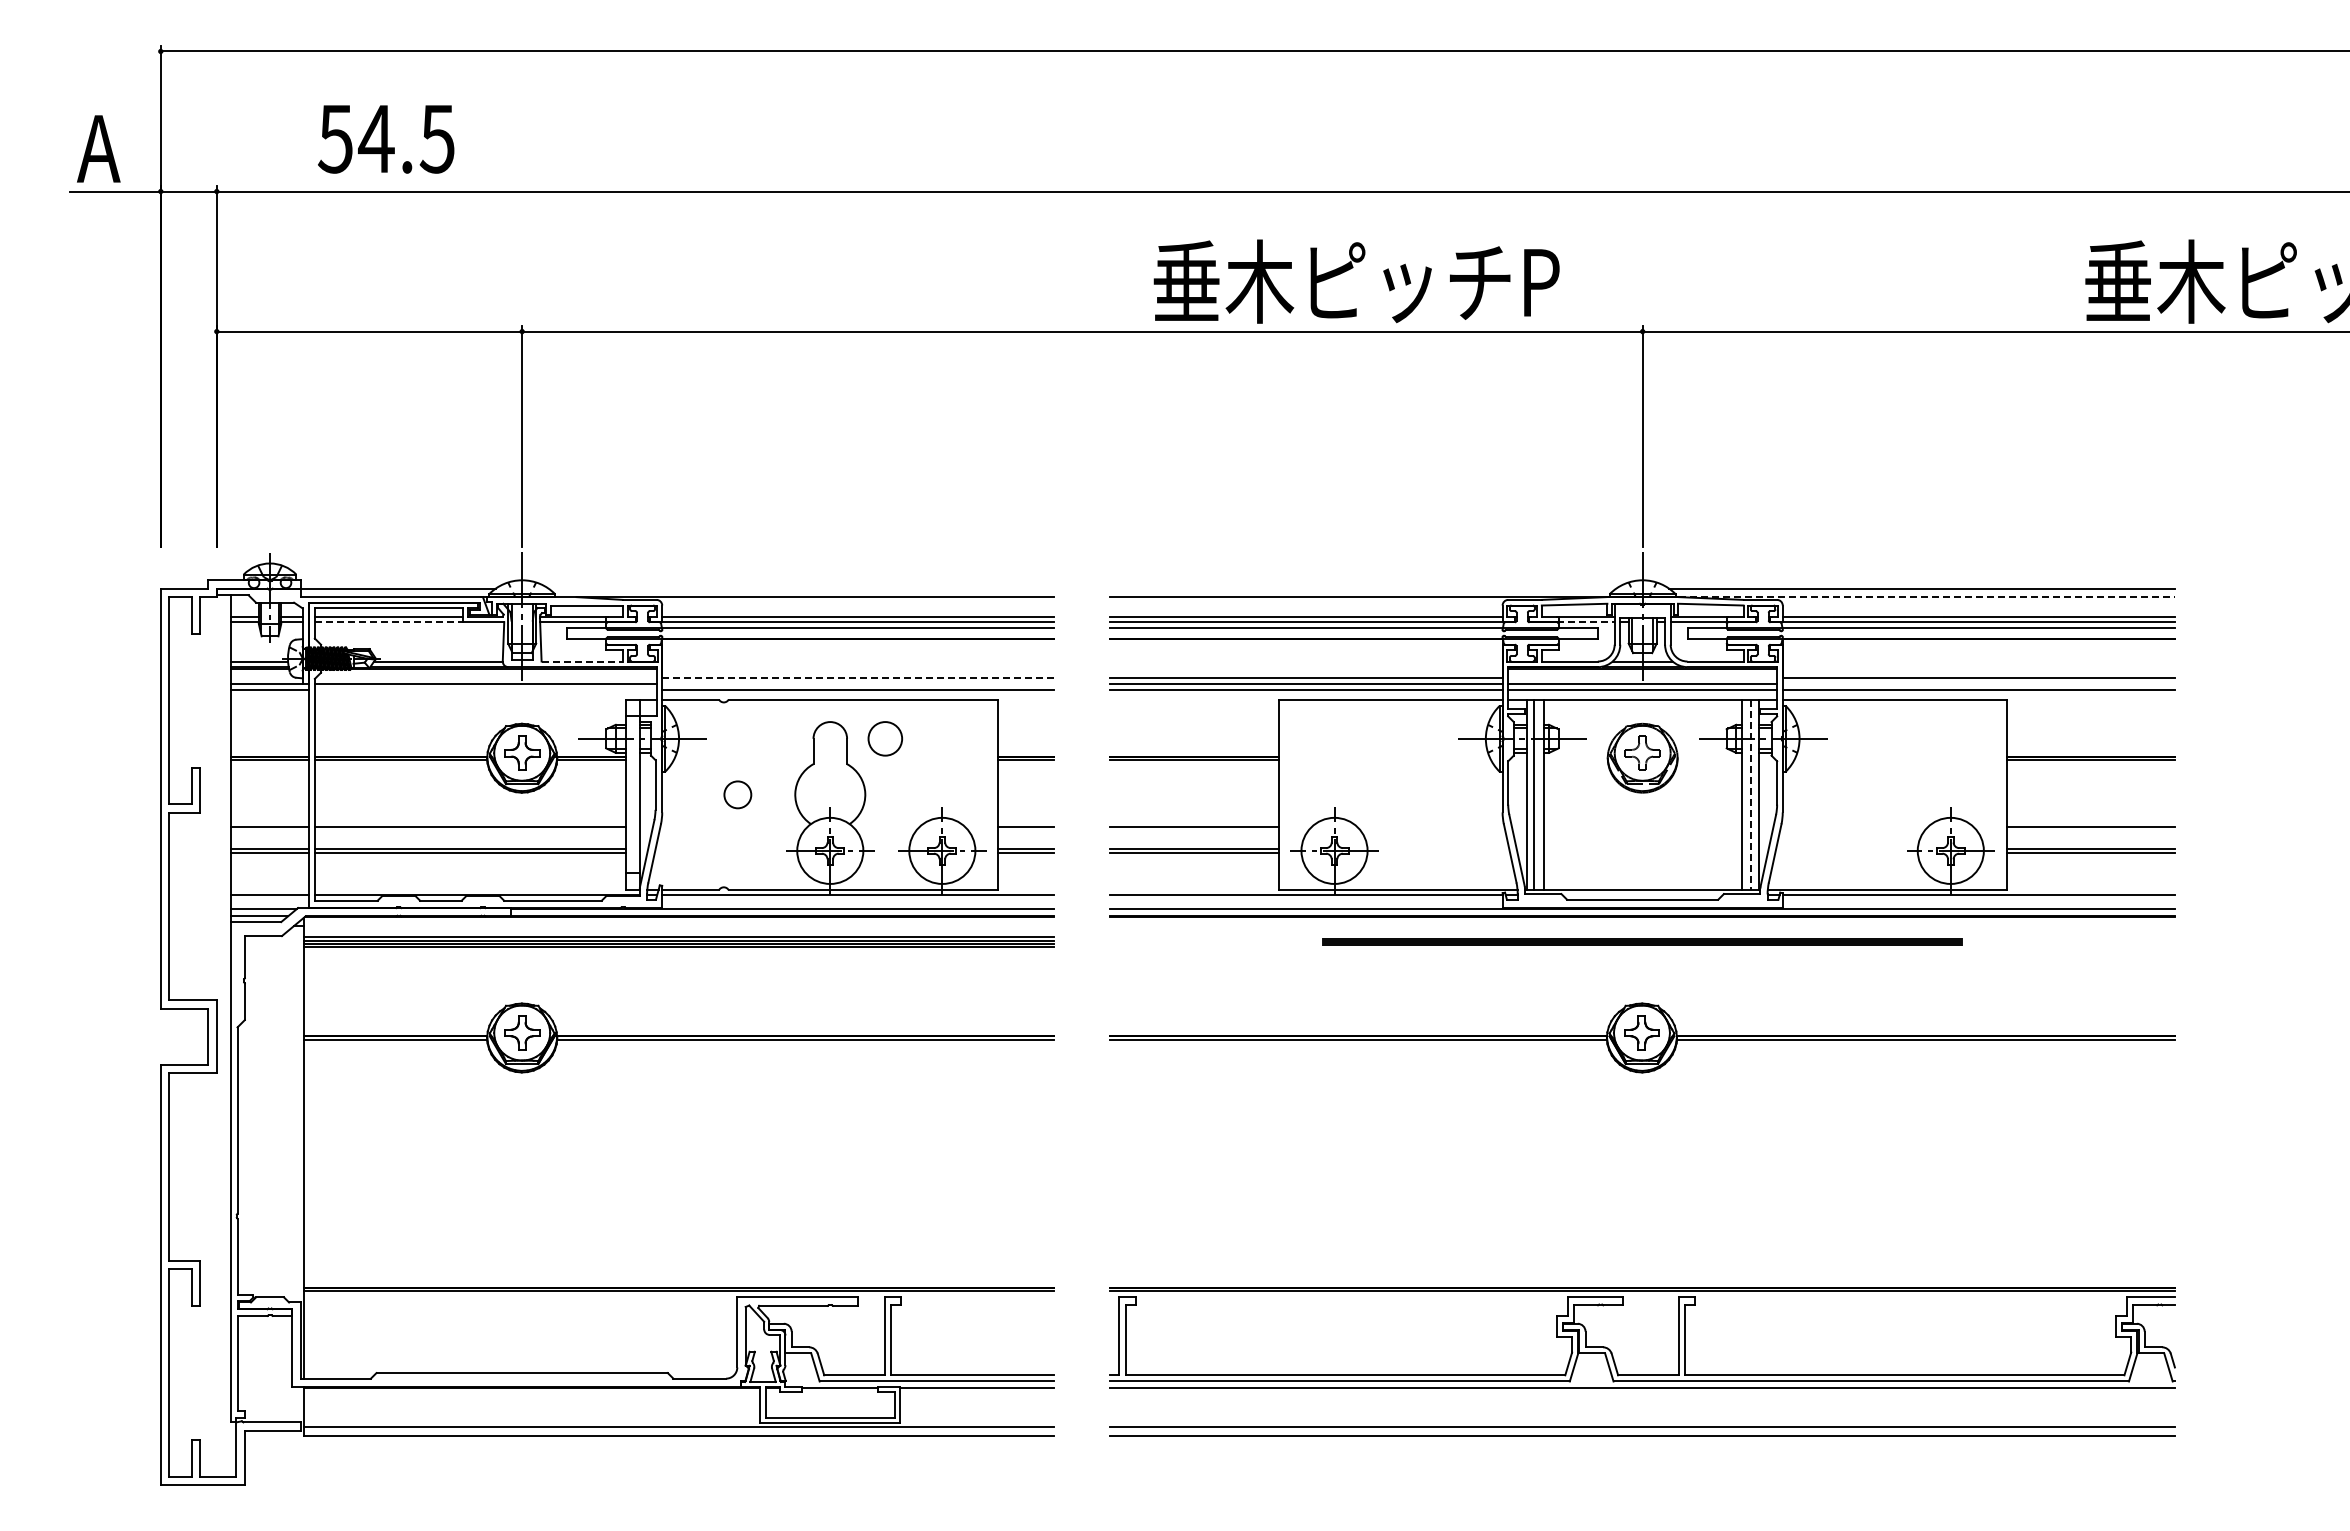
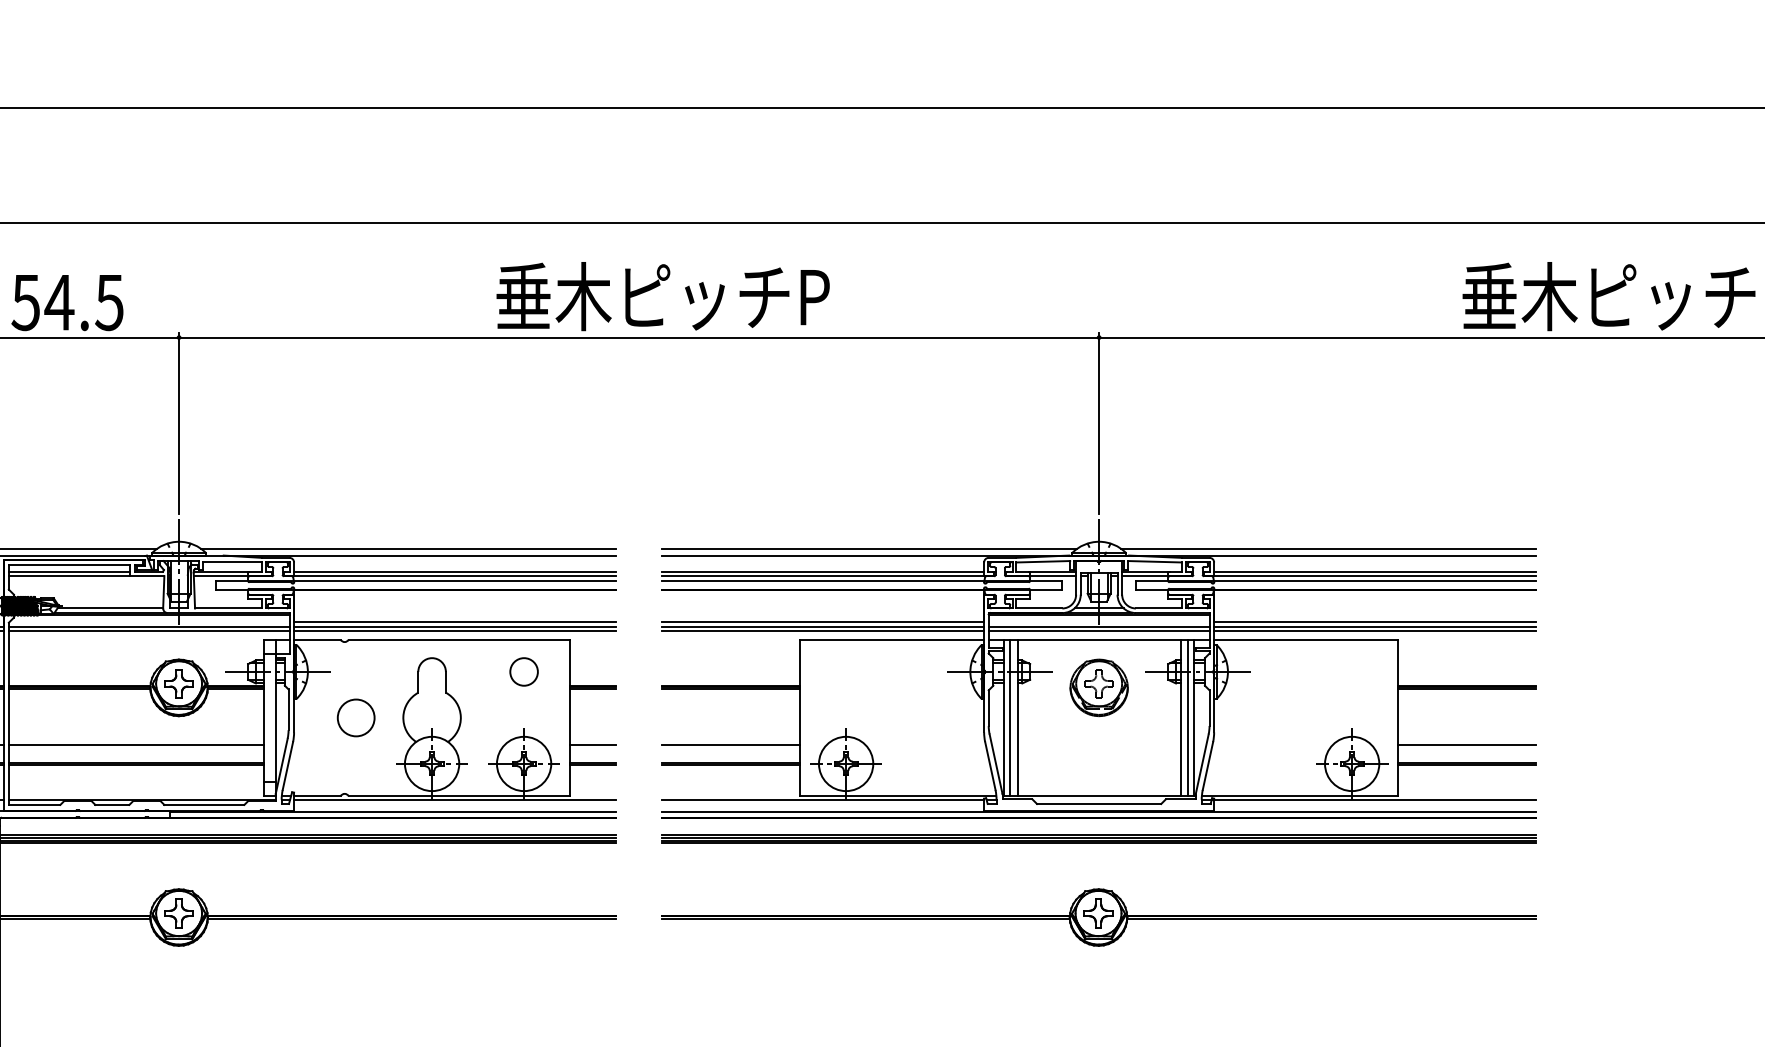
text: (386, 139) -> (67, 302), moved
text: (1356, 281) -> (662, 296), moved
line: (801, 588) -> (408, 548), added
line: (1363, 588) -> (869, 548), added
line: (1927, 597) -> (1333, 555), dashed -> solid
line: (388, 622) -> (69, 576), dashed -> solid
line: (1585, 622) -> (1052, 576), dashed -> solid
line: (582, 661) -> (228, 608), dashed -> solid
line: (858, 678) -> (455, 622), dashed -> solid
line: (858, 683) -> (455, 626), added
line: (1978, 683) -> (1374, 626), added
line: (485, 689) -> (148, 631), added
circle: (884, 738) -> (523, 671), moved
circle: (737, 794) -> (355, 717), size x1.67
line: (1751, 795) -> (1188, 718), dashed -> solid
part: (1642, 941) -> (1098, 838), size x1.67

